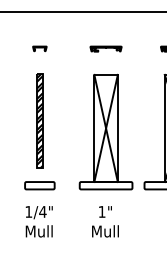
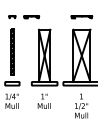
part: (105, 49) -> (31, 17), moved

